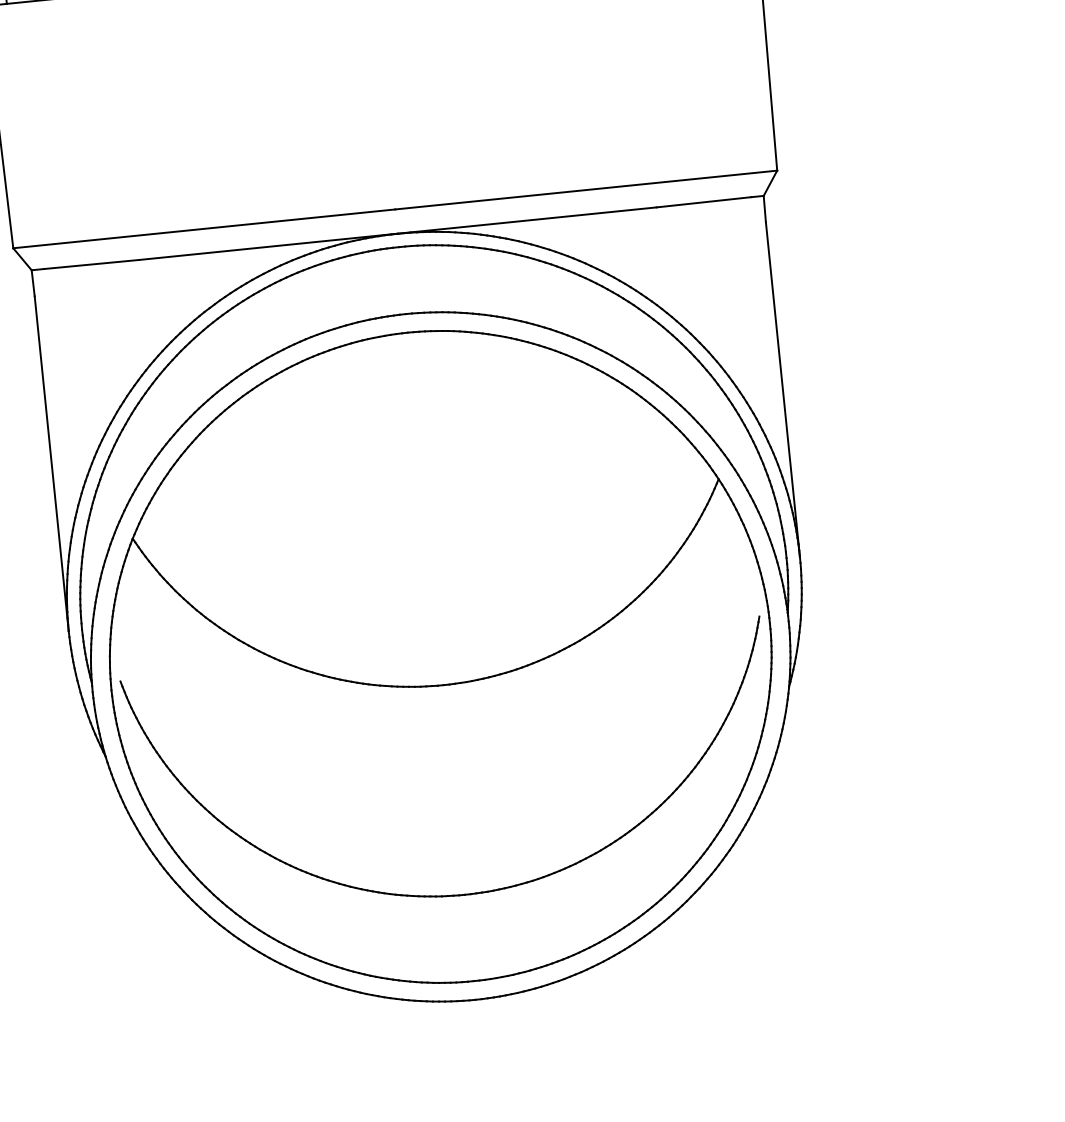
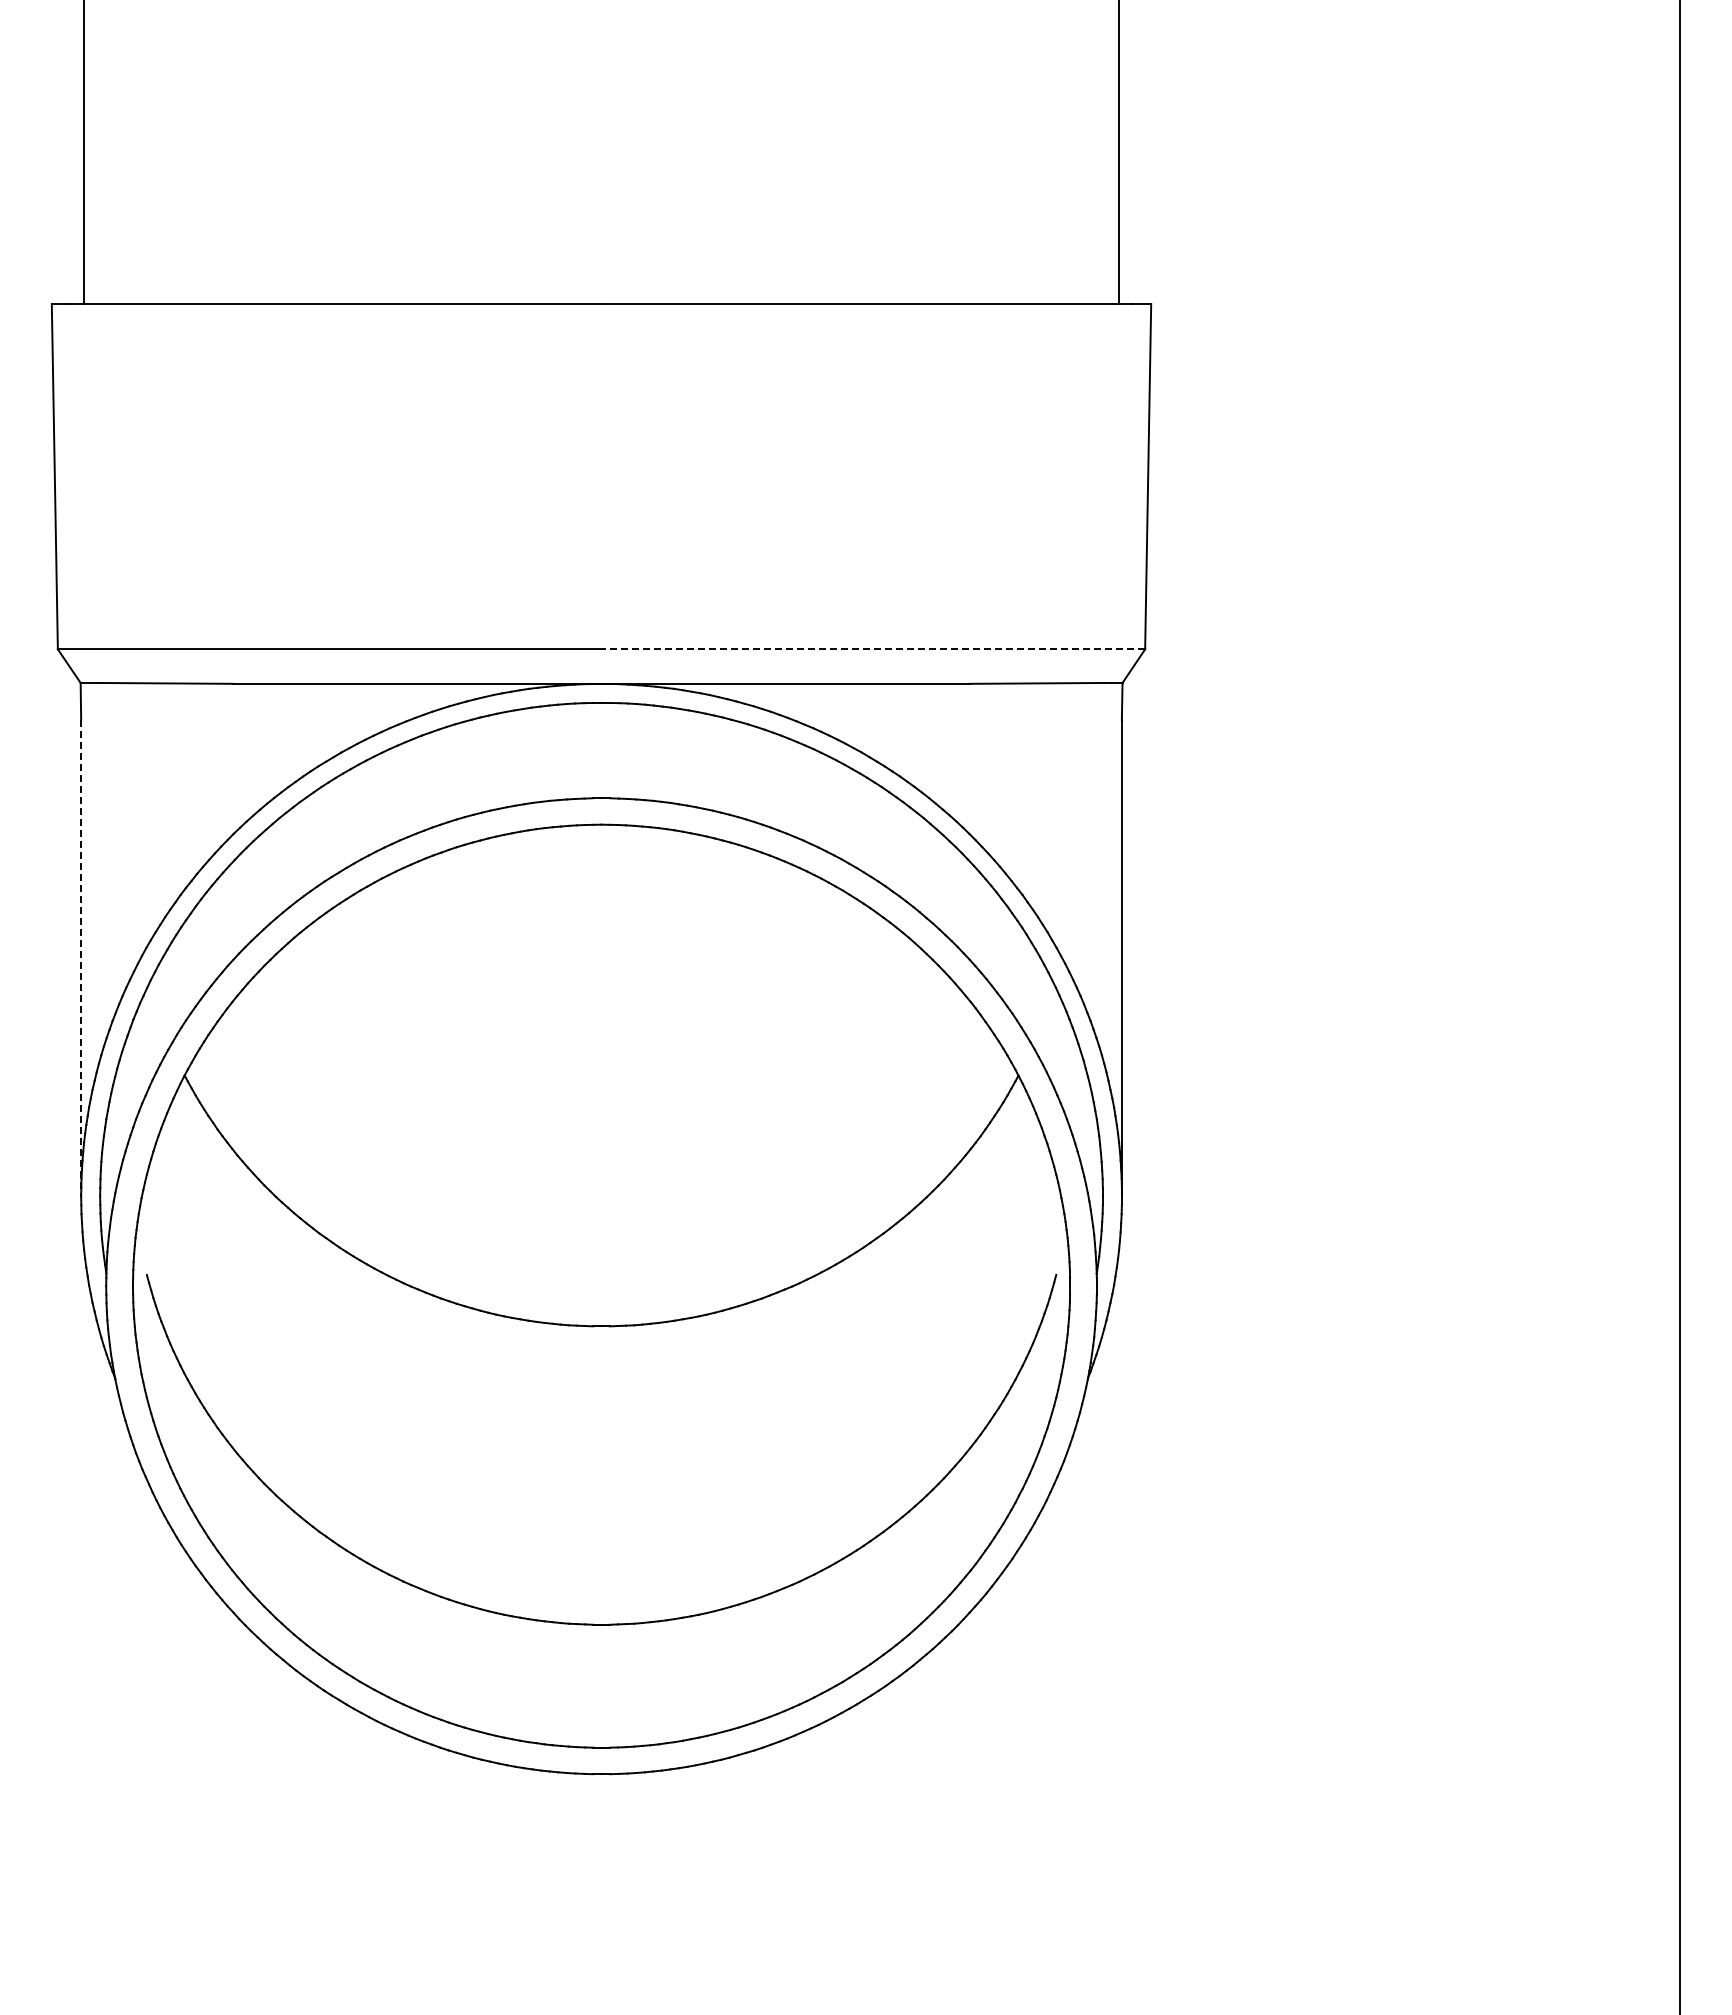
line: (586, 190) -> (873, 649), solid -> dashed
line: (51, 463) -> (81, 958), solid -> dashed

